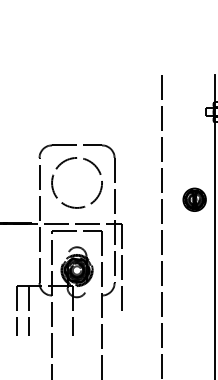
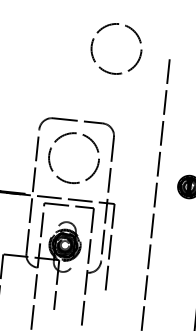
circle: (107, 69) -> (115, 48), added
line: (29, 310) -> (13, 280), removed

